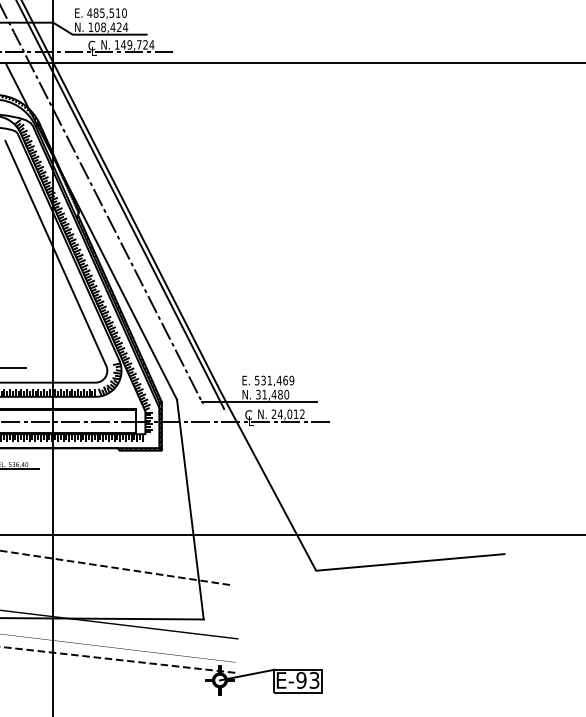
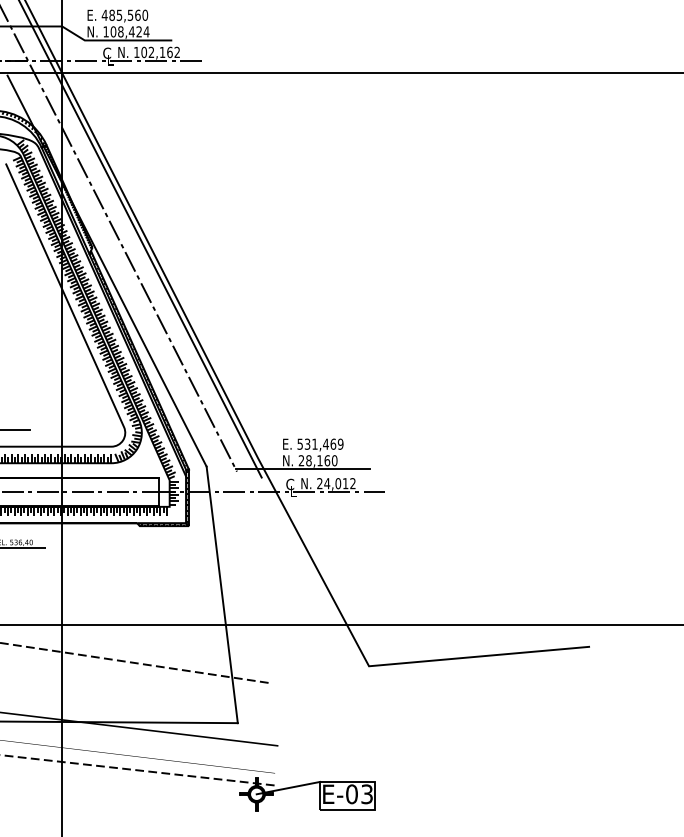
text: (117, 12) -> (137, 14), 485,510 -> 485,560
text: (137, 44) -> (160, 51), 149,724 -> 102,162
hatch: (65, 247) -> (76, 288), added
text: (269, 394) -> (314, 460), 31,480 -> 28,160
text: (301, 680) -> (351, 794), E-93 -> E-03

